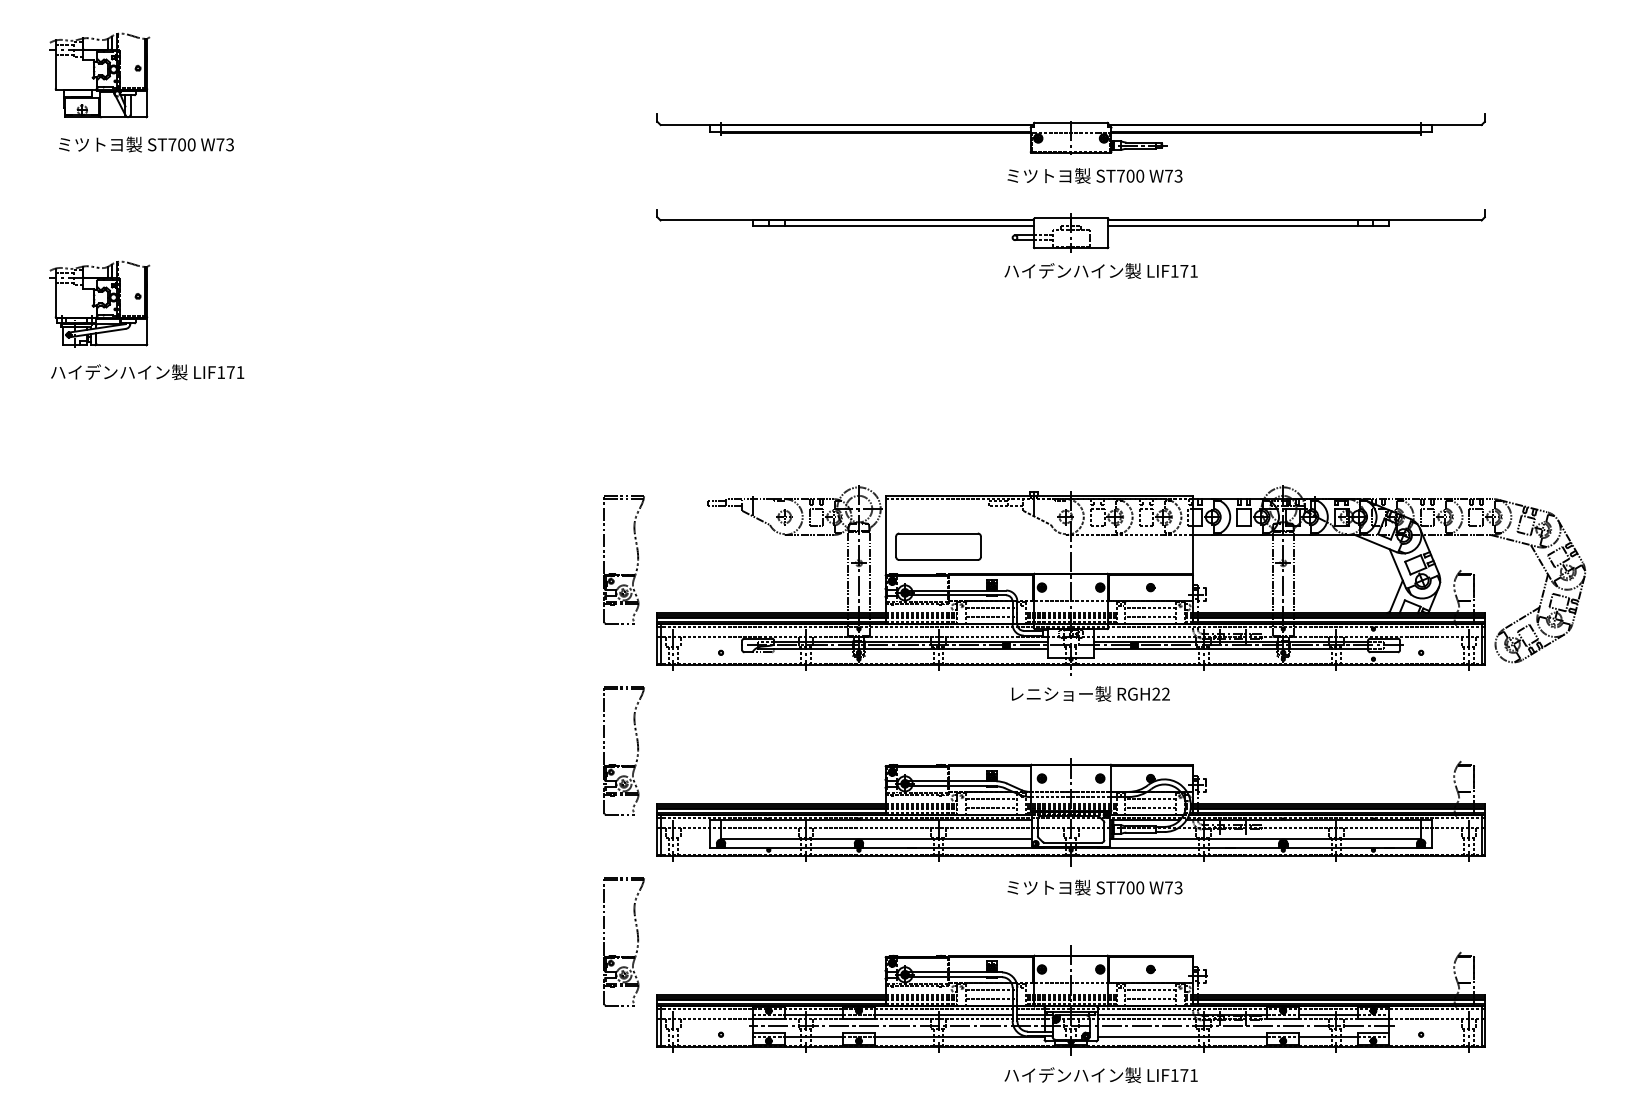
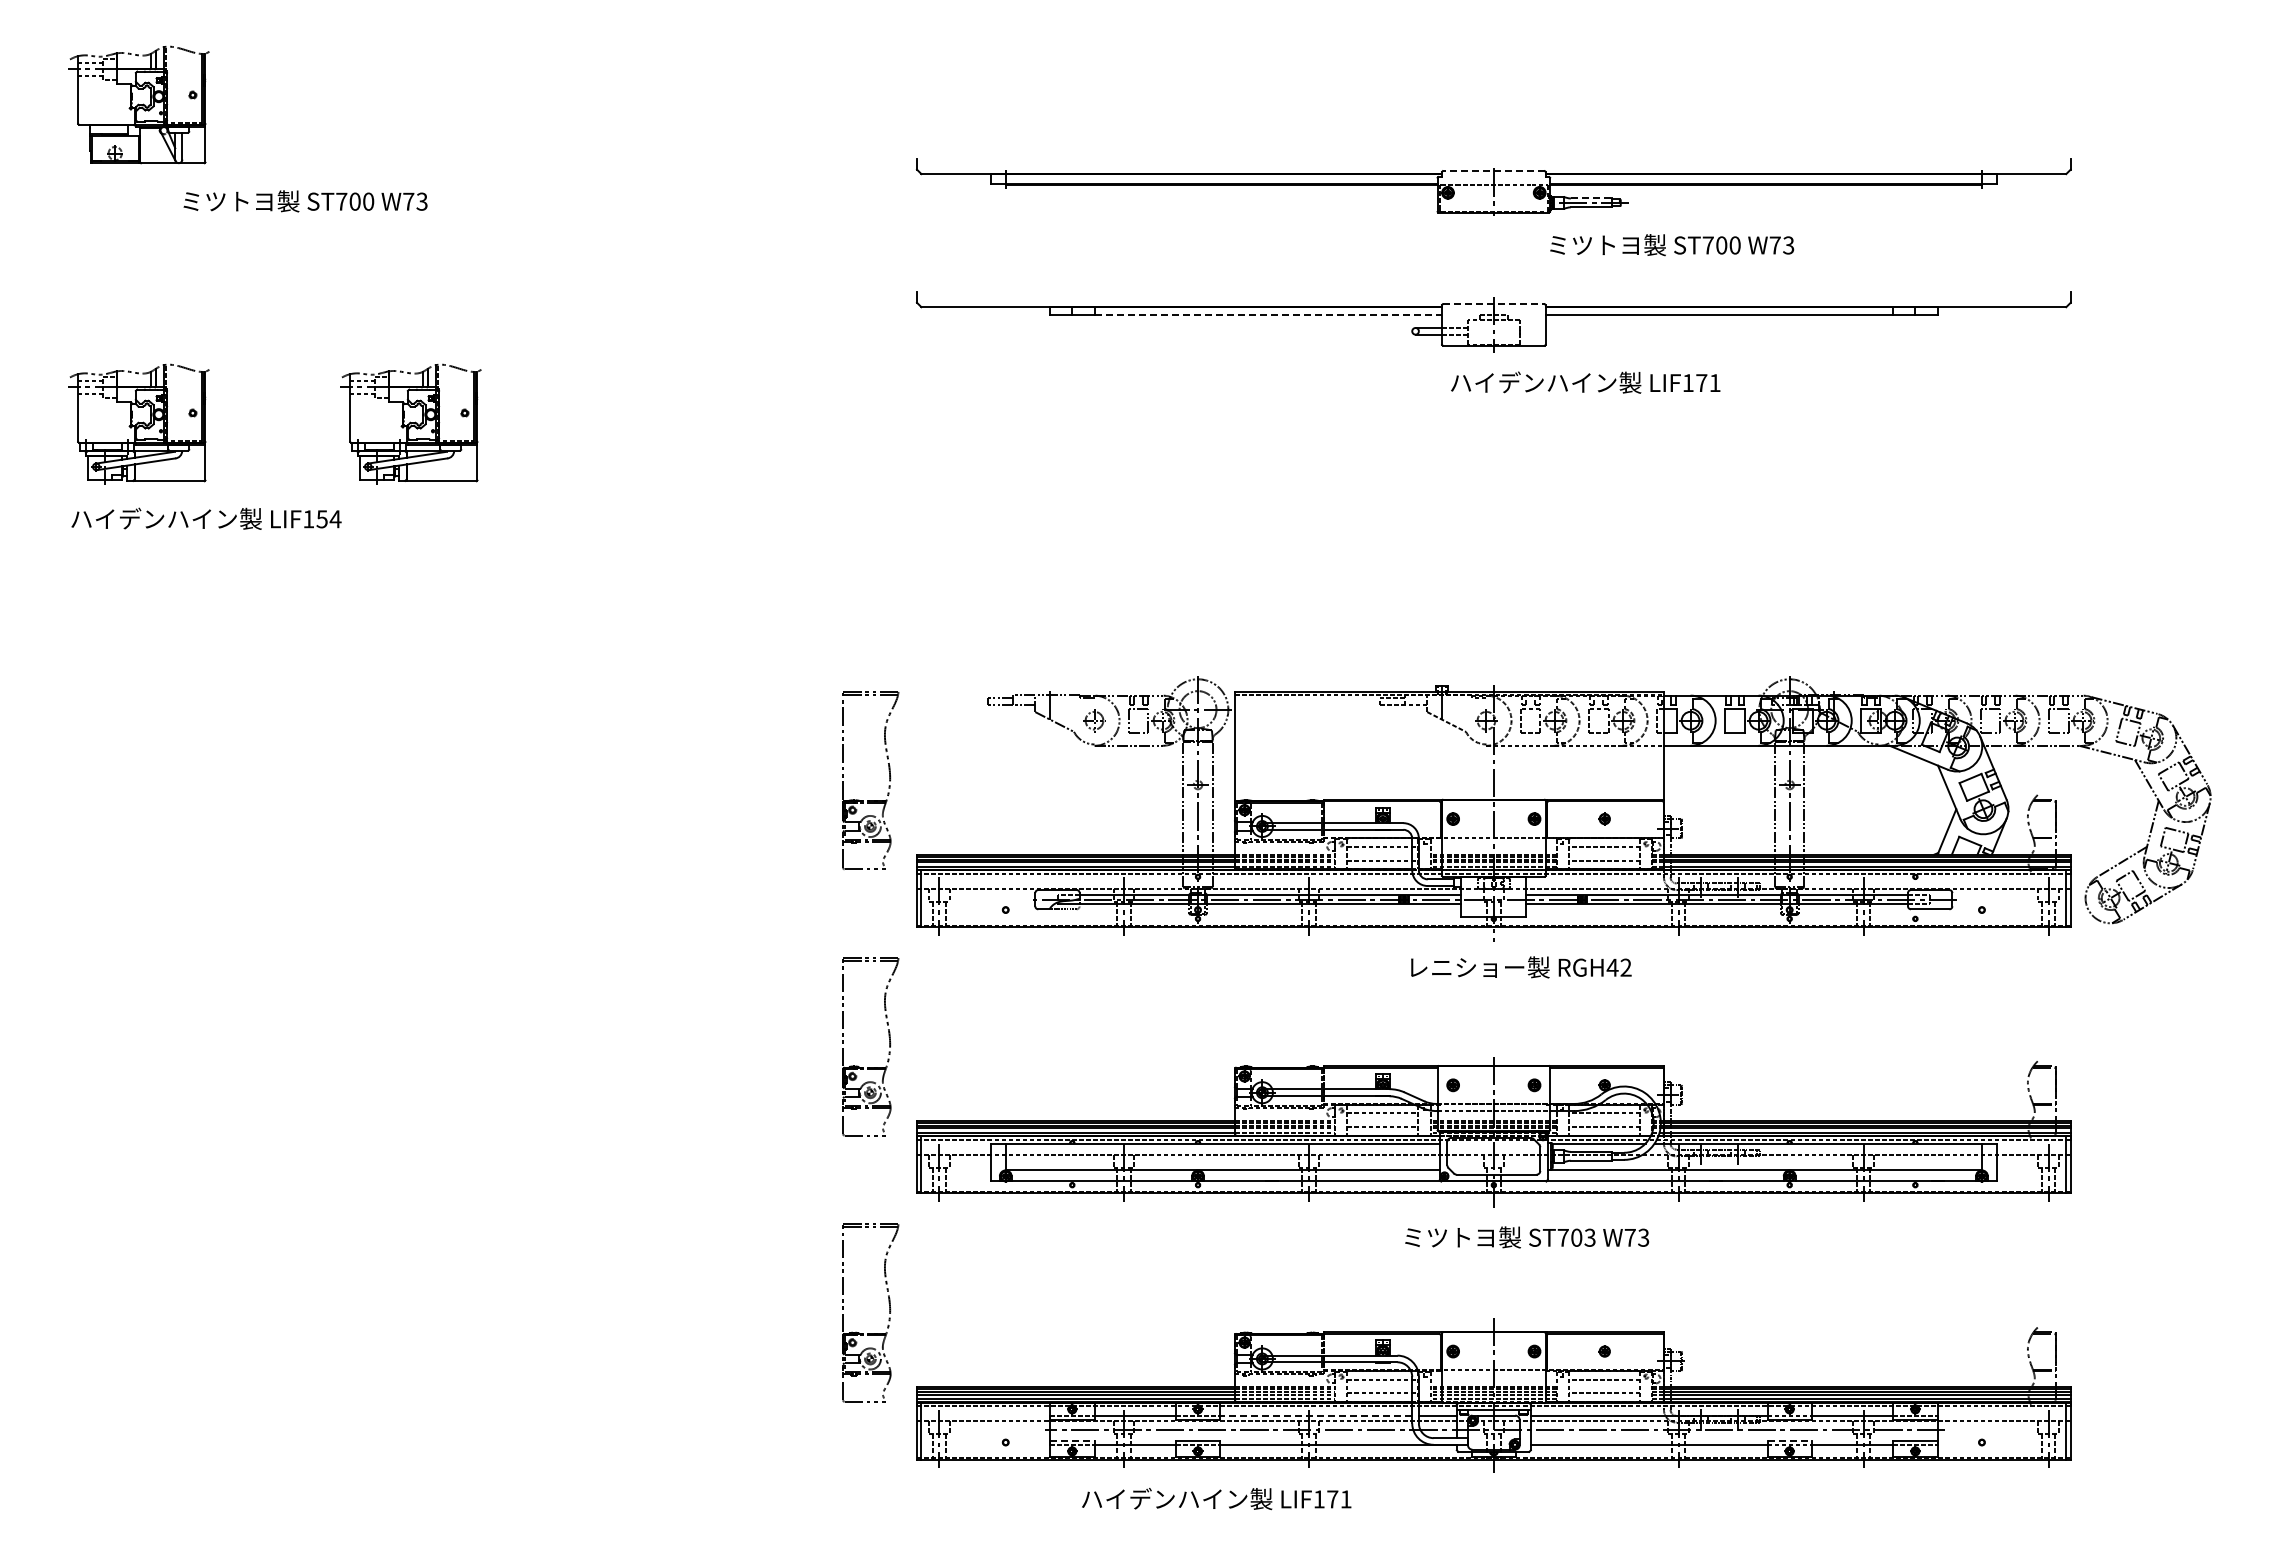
line: (1070, 123) -> (1493, 171), solid -> dashed
line: (1141, 142) -> (1591, 198), solid -> dashed
text: (146, 144) -> (305, 201), moved
text: (1095, 176) -> (1672, 245), moved
line: (1071, 218) -> (1494, 304), solid -> dashed
line: (909, 225) -> (1268, 314), solid -> dashed
text: (1101, 270) -> (1585, 382), moved
part: (294, 303) -> (410, 423), added
text: (235, 372) -> (328, 519), LIF171 -> LIF154
part: (938, 546) -> (1308, 761), removed
text: (1156, 694) -> (1612, 967), RGH22 -> RGH42
text: (1139, 887) -> (1589, 1237), ST700 -> ST703
line: (943, 1015) -> (1315, 1415), solid -> dashed
line: (768, 1033) -> (1072, 1440), solid -> dashed
line: (1283, 1033) -> (1790, 1440), solid -> dashed
text: (1101, 1074) -> (1216, 1498), moved

